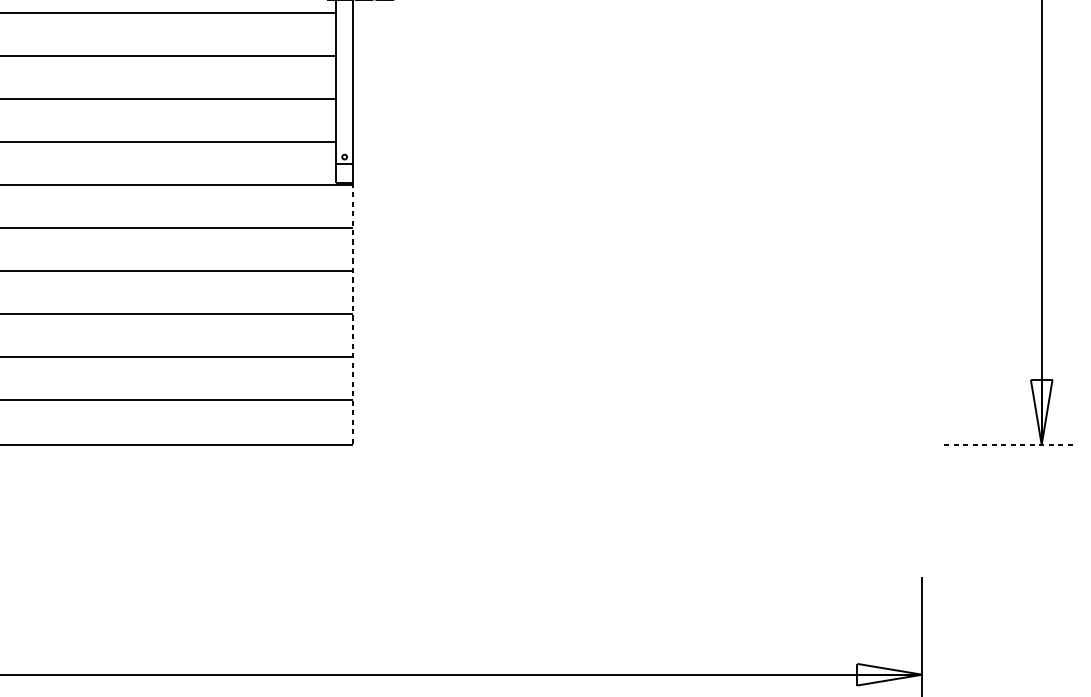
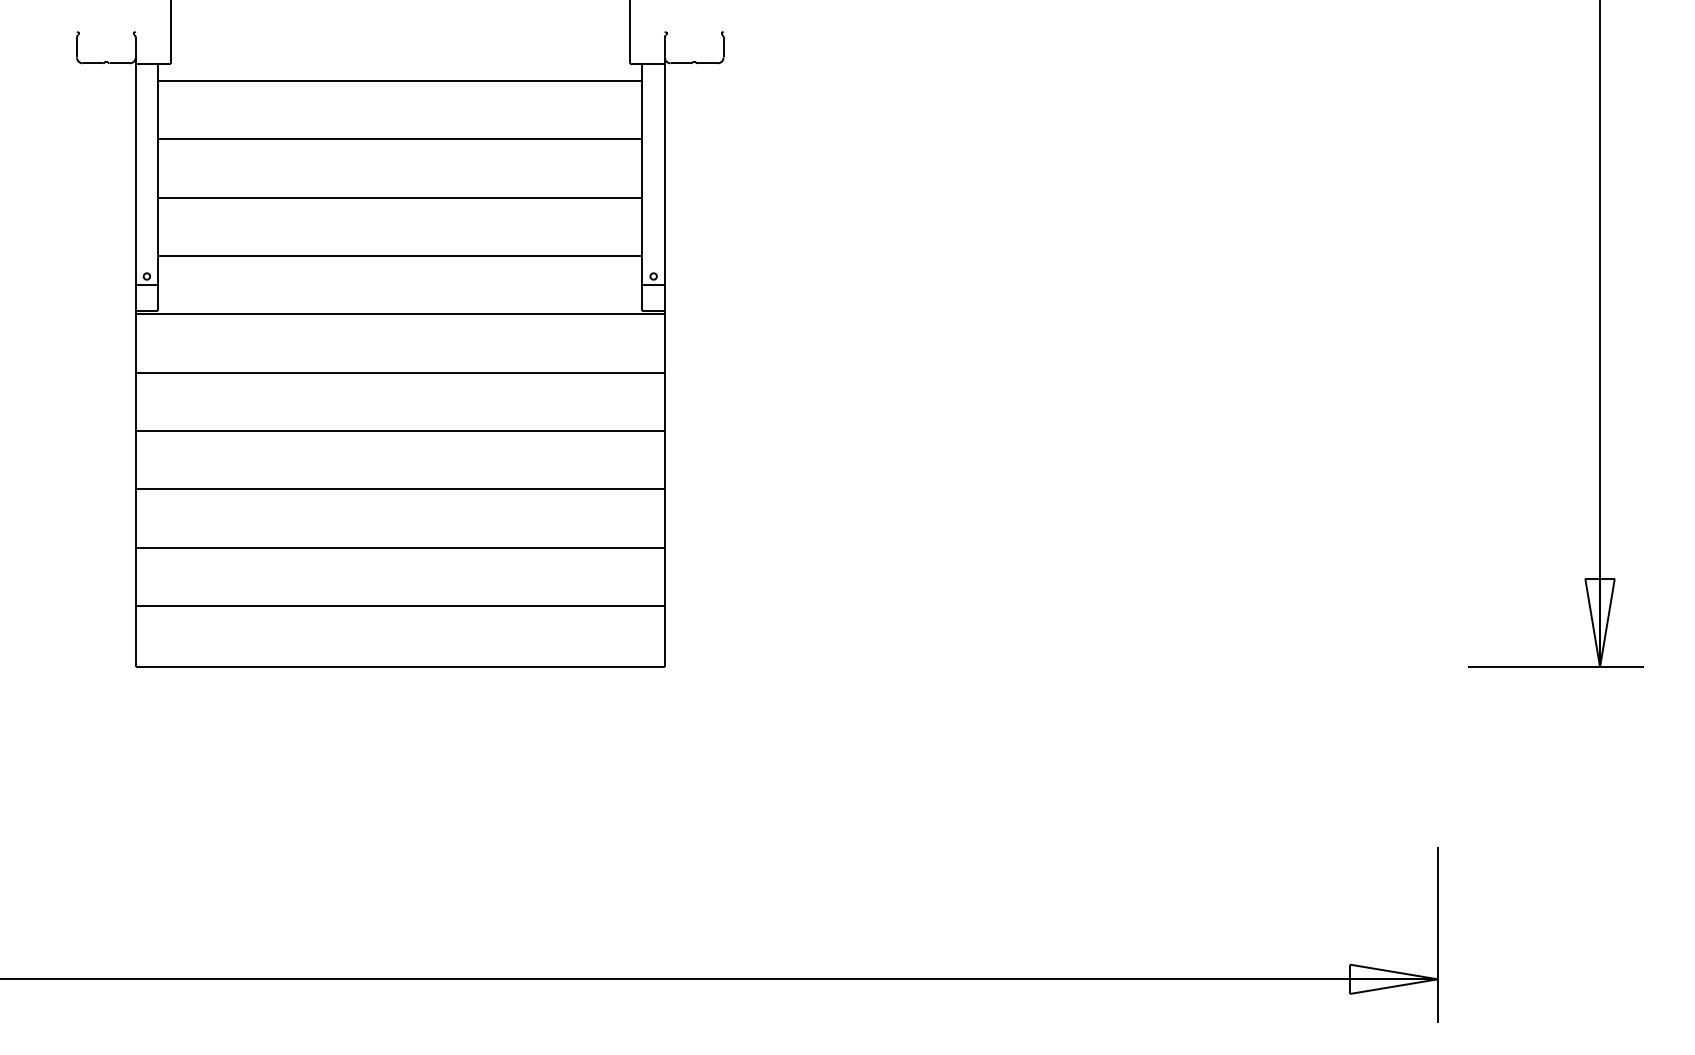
line: (352, 313) -> (664, 489), dashed -> solid
line: (1009, 445) -> (1556, 667), dashed -> solid

